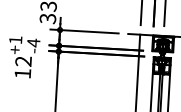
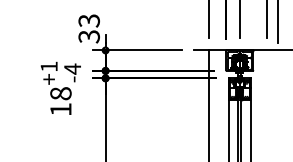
text: (23, 61) -> (60, 93), 12 -> 18

